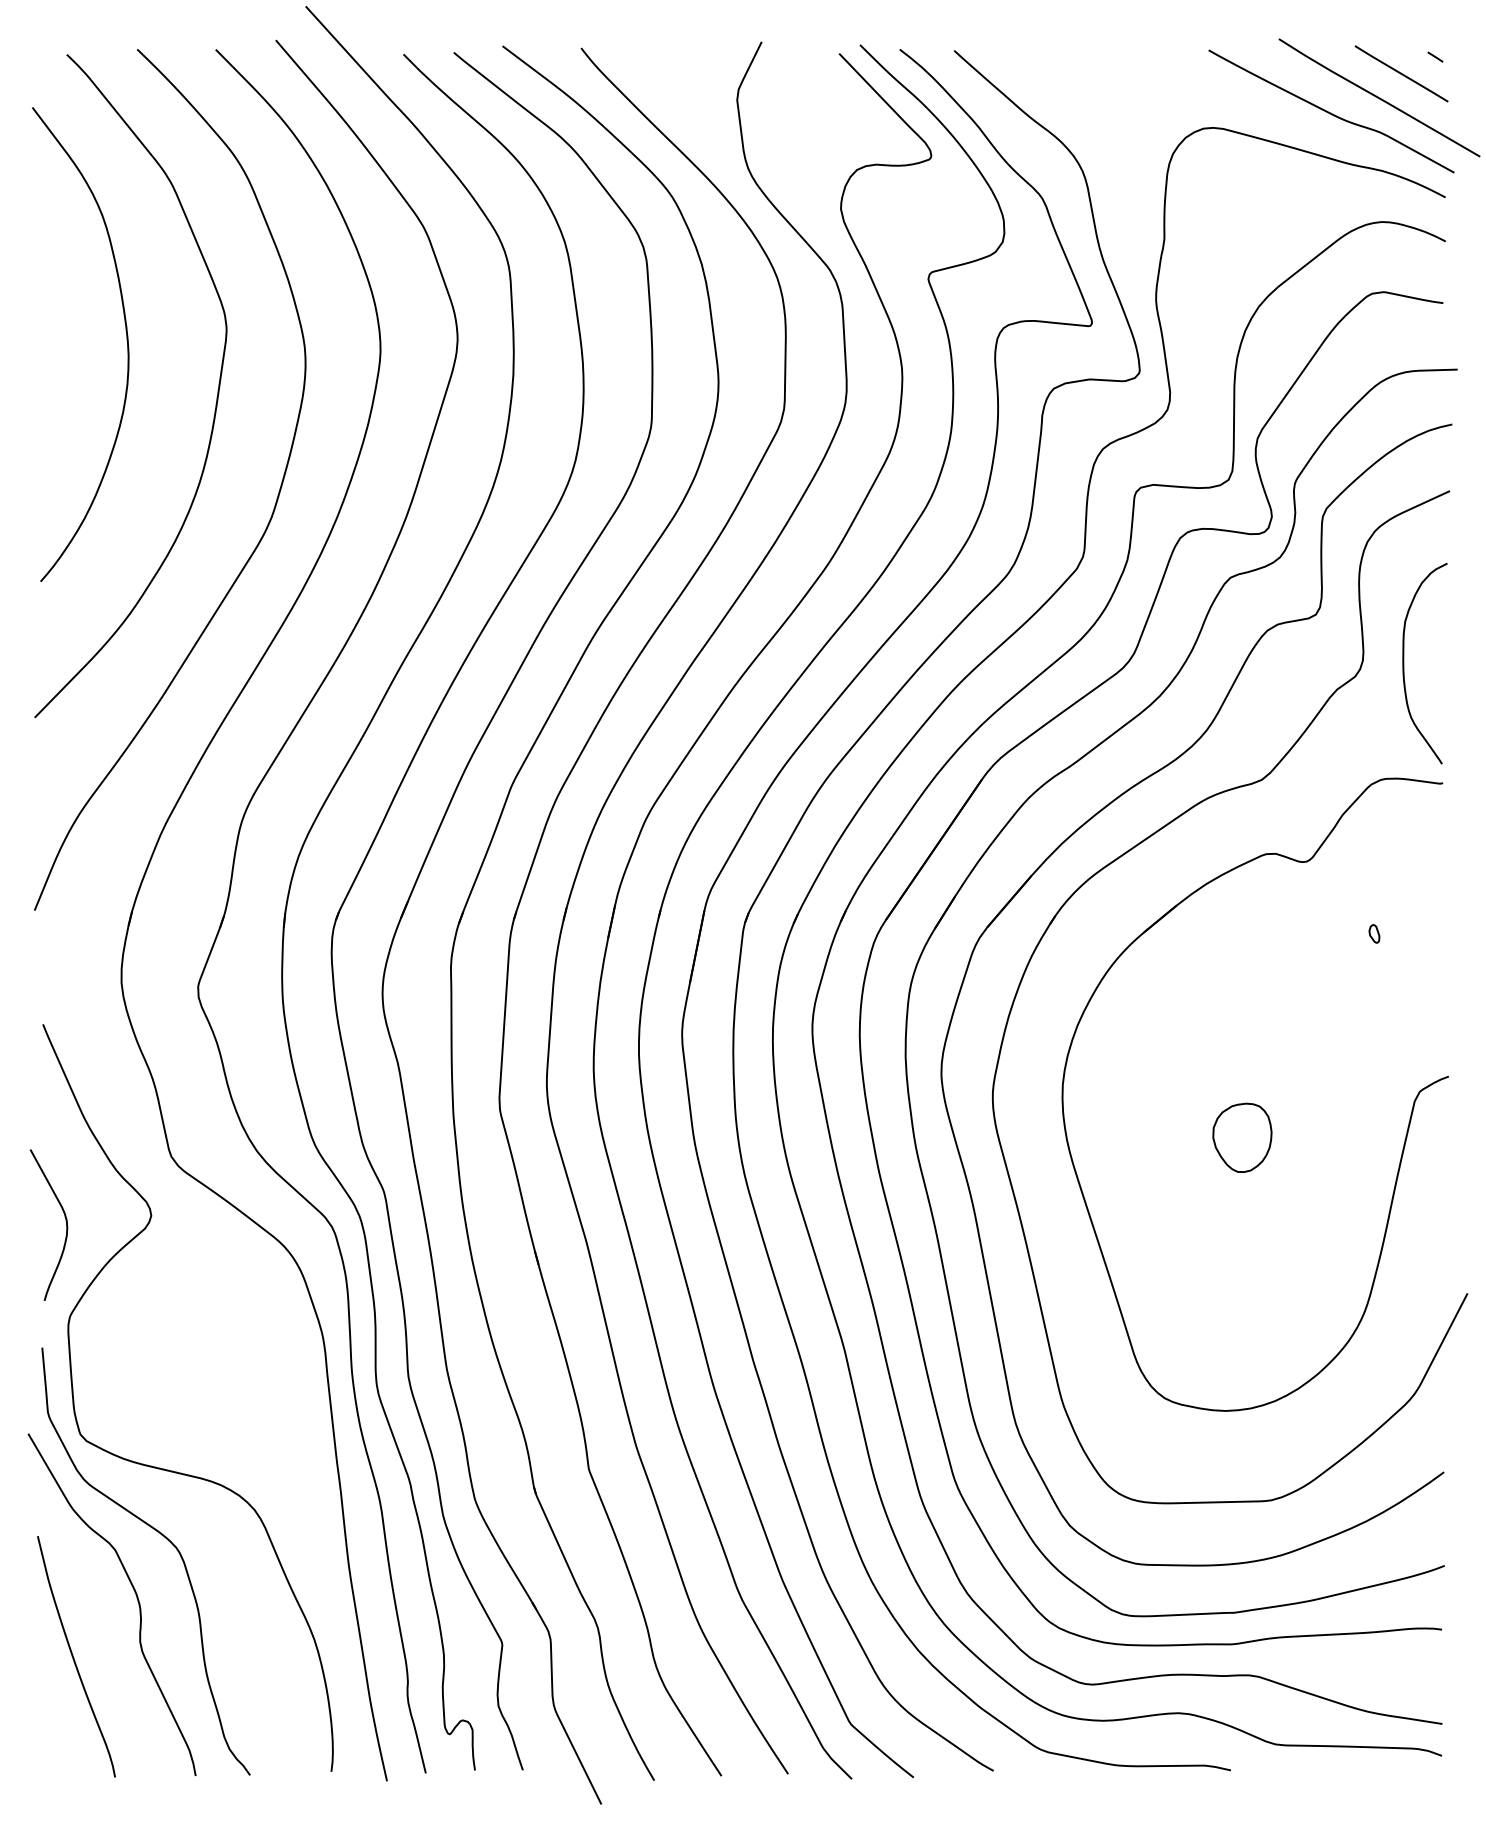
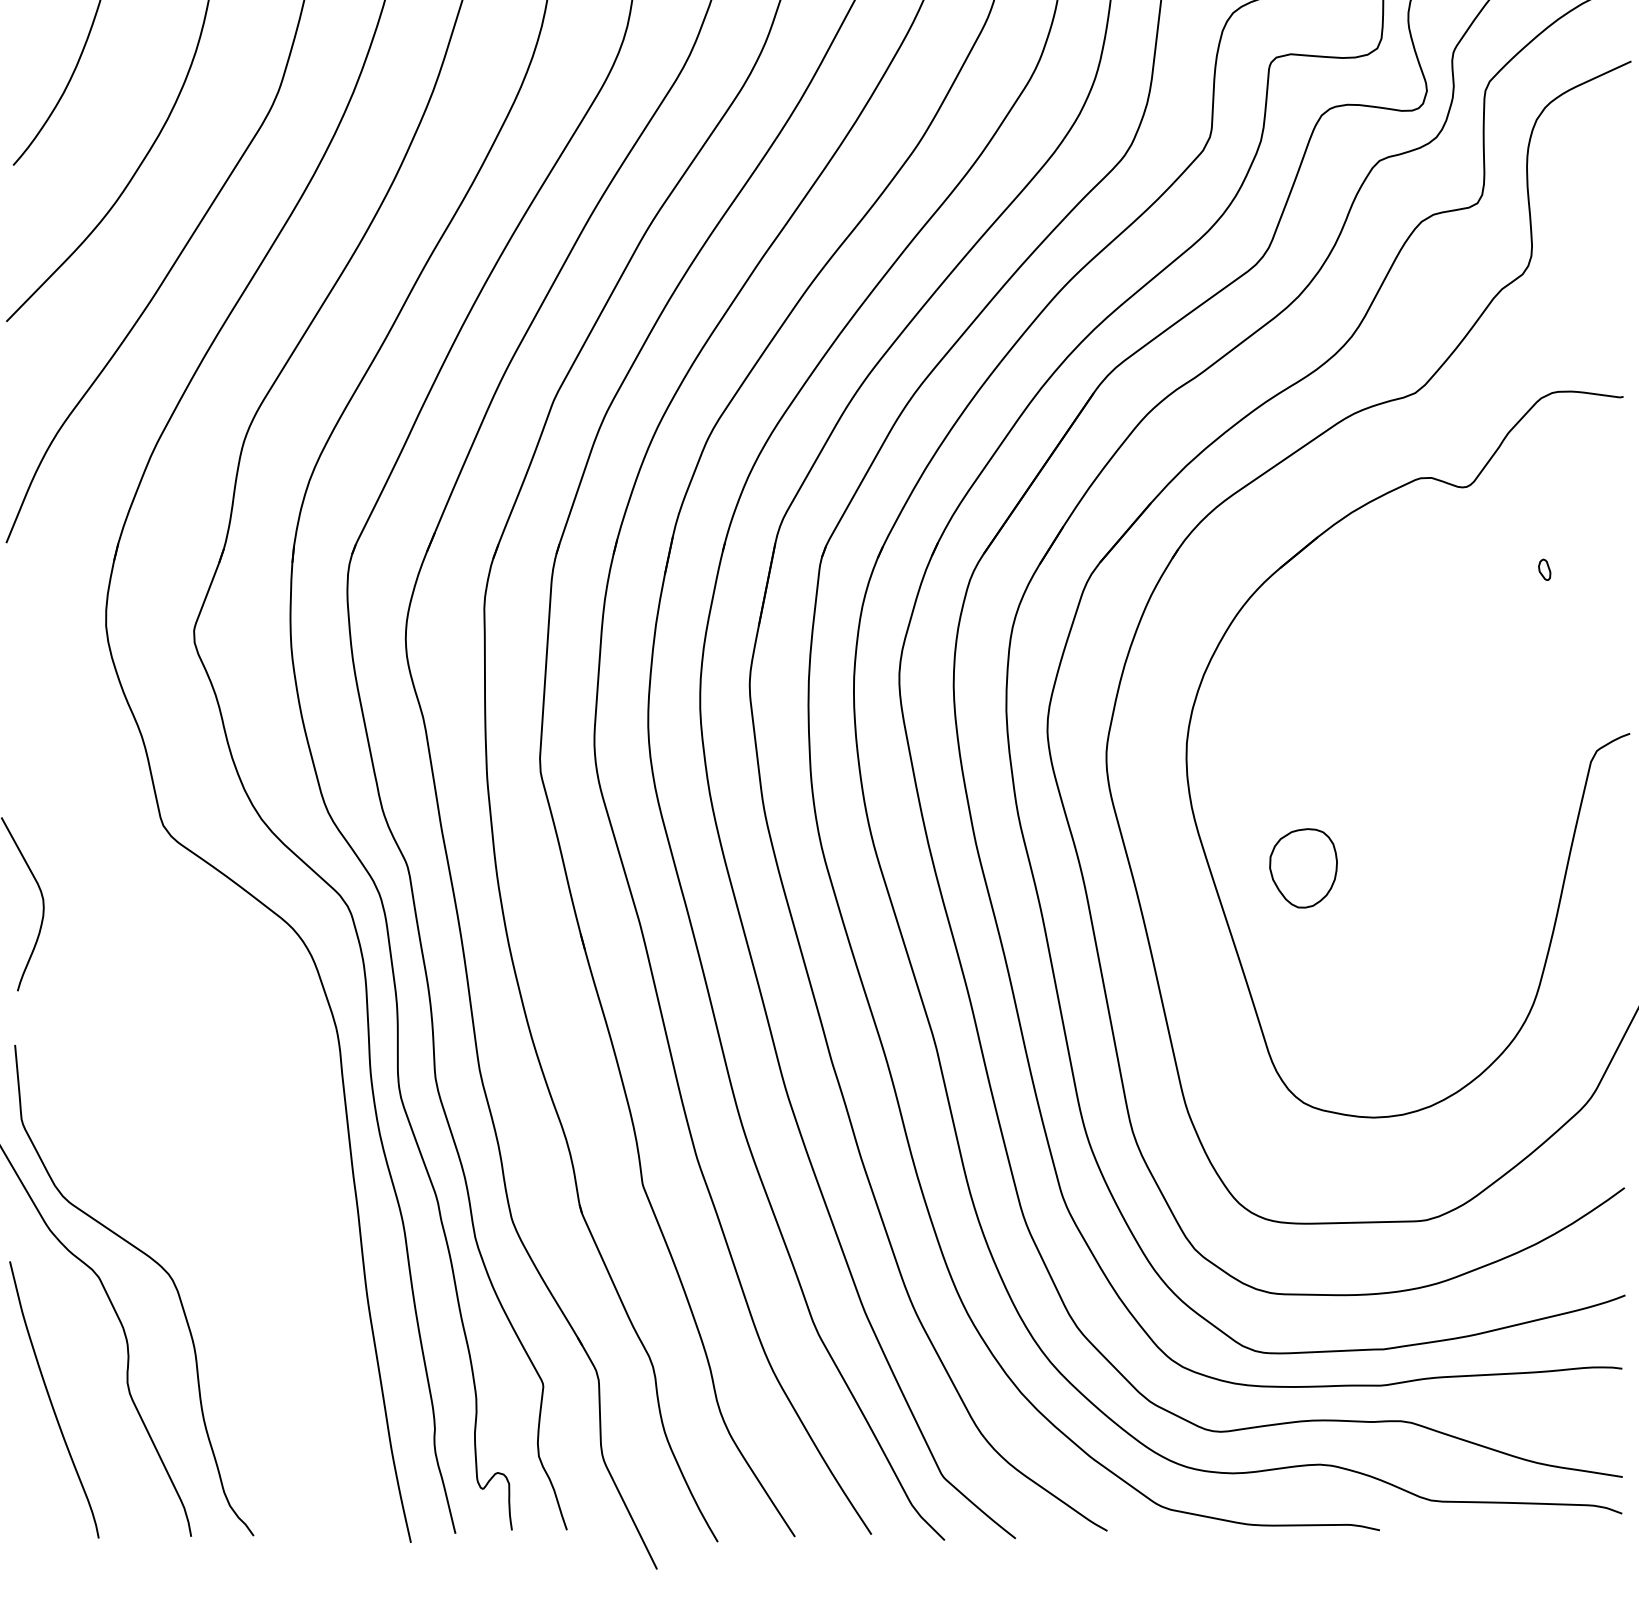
curve: (1404, 663) -> (1579, 259), removed
part: (1242, 1137) -> (1303, 867), moved
curve: (168, 1469) -> (160, 1184), removed

